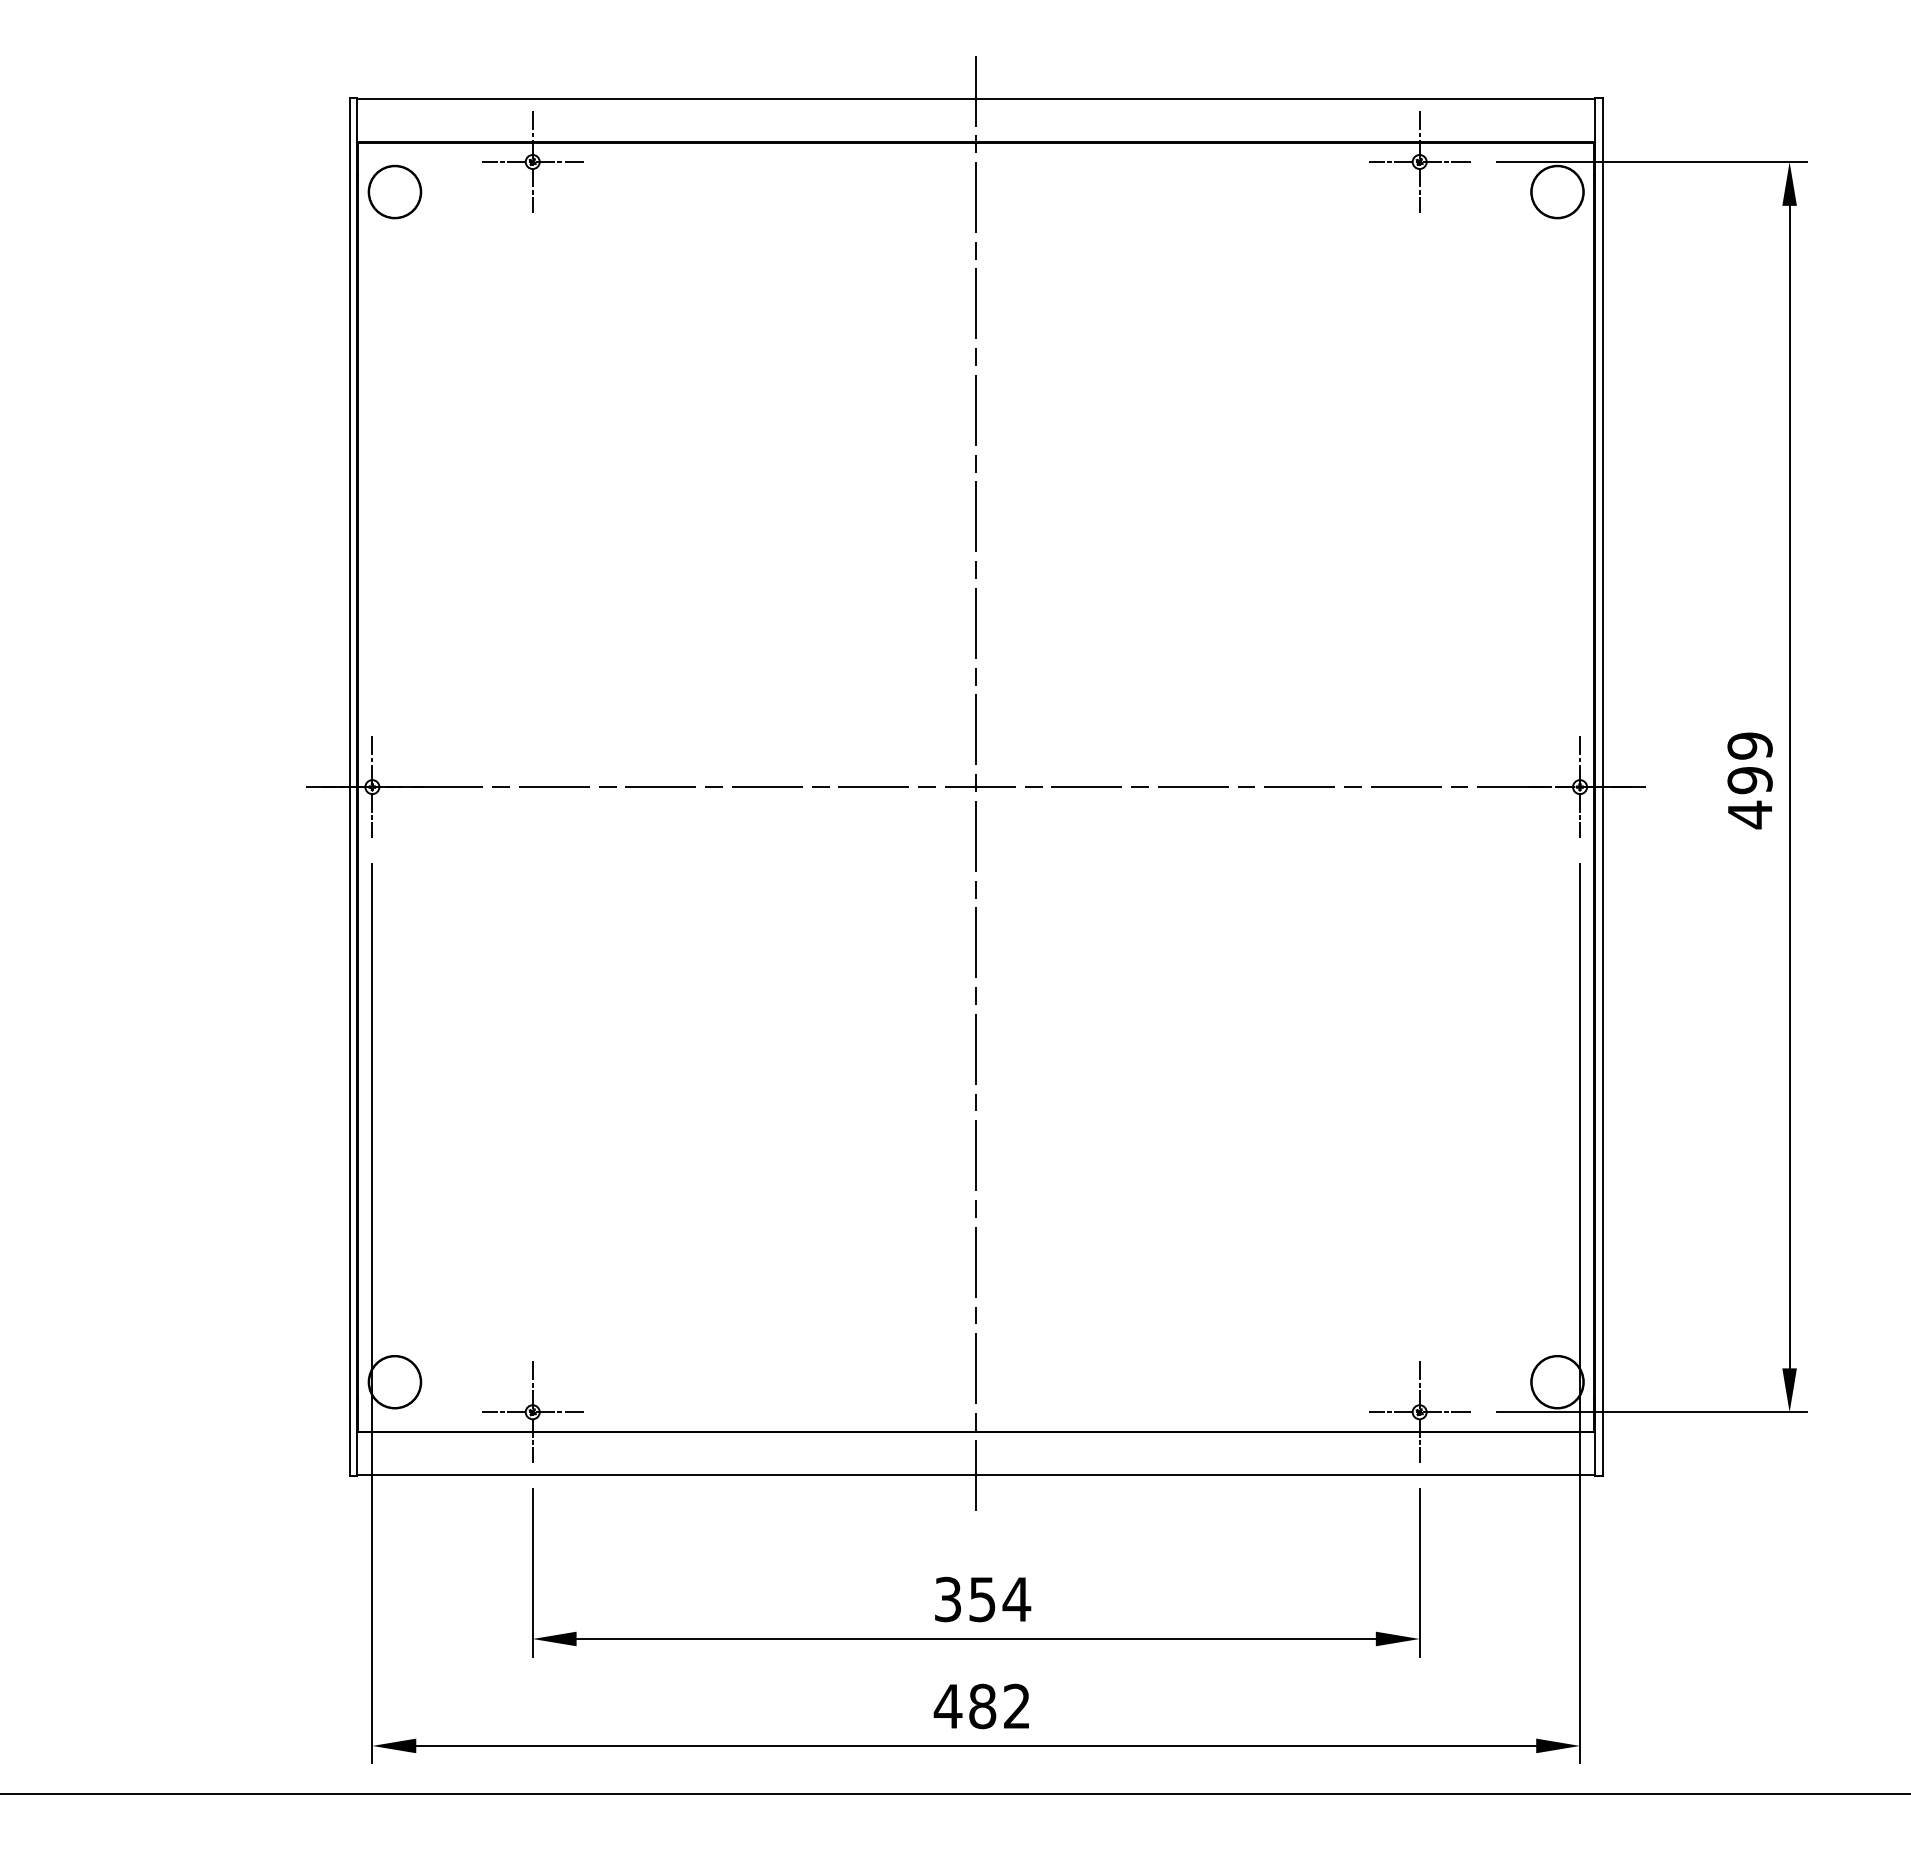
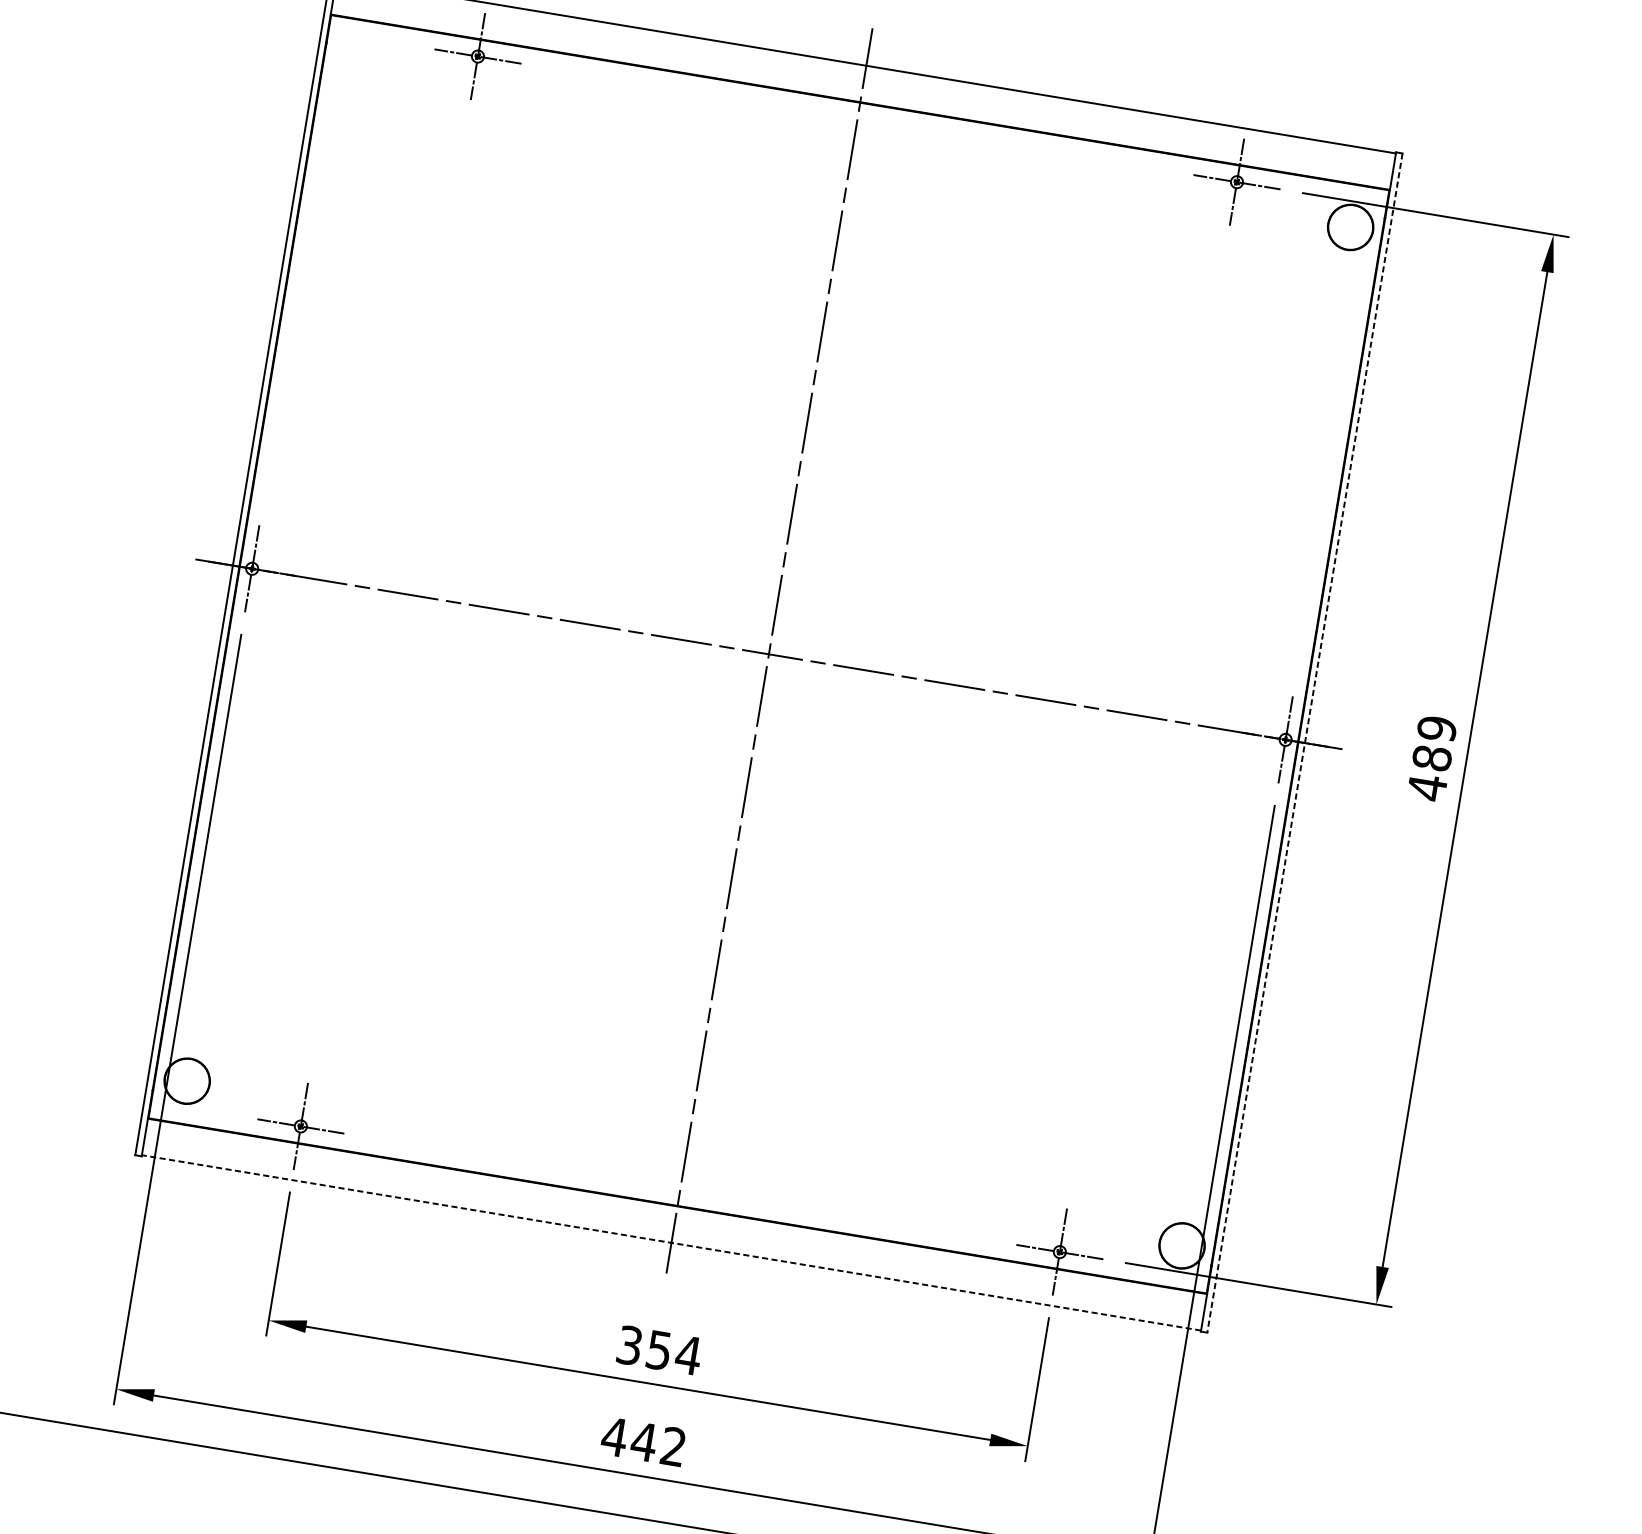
part: (394, 191) -> (355, 62), removed
text: (1749, 780) -> (1431, 758), 499 -> 489
line: (1602, 787) -> (1304, 743), solid -> dashed
line: (976, 1474) -> (671, 1242), solid -> dashed
text: (982, 1706) -> (644, 1441), 482 -> 442

